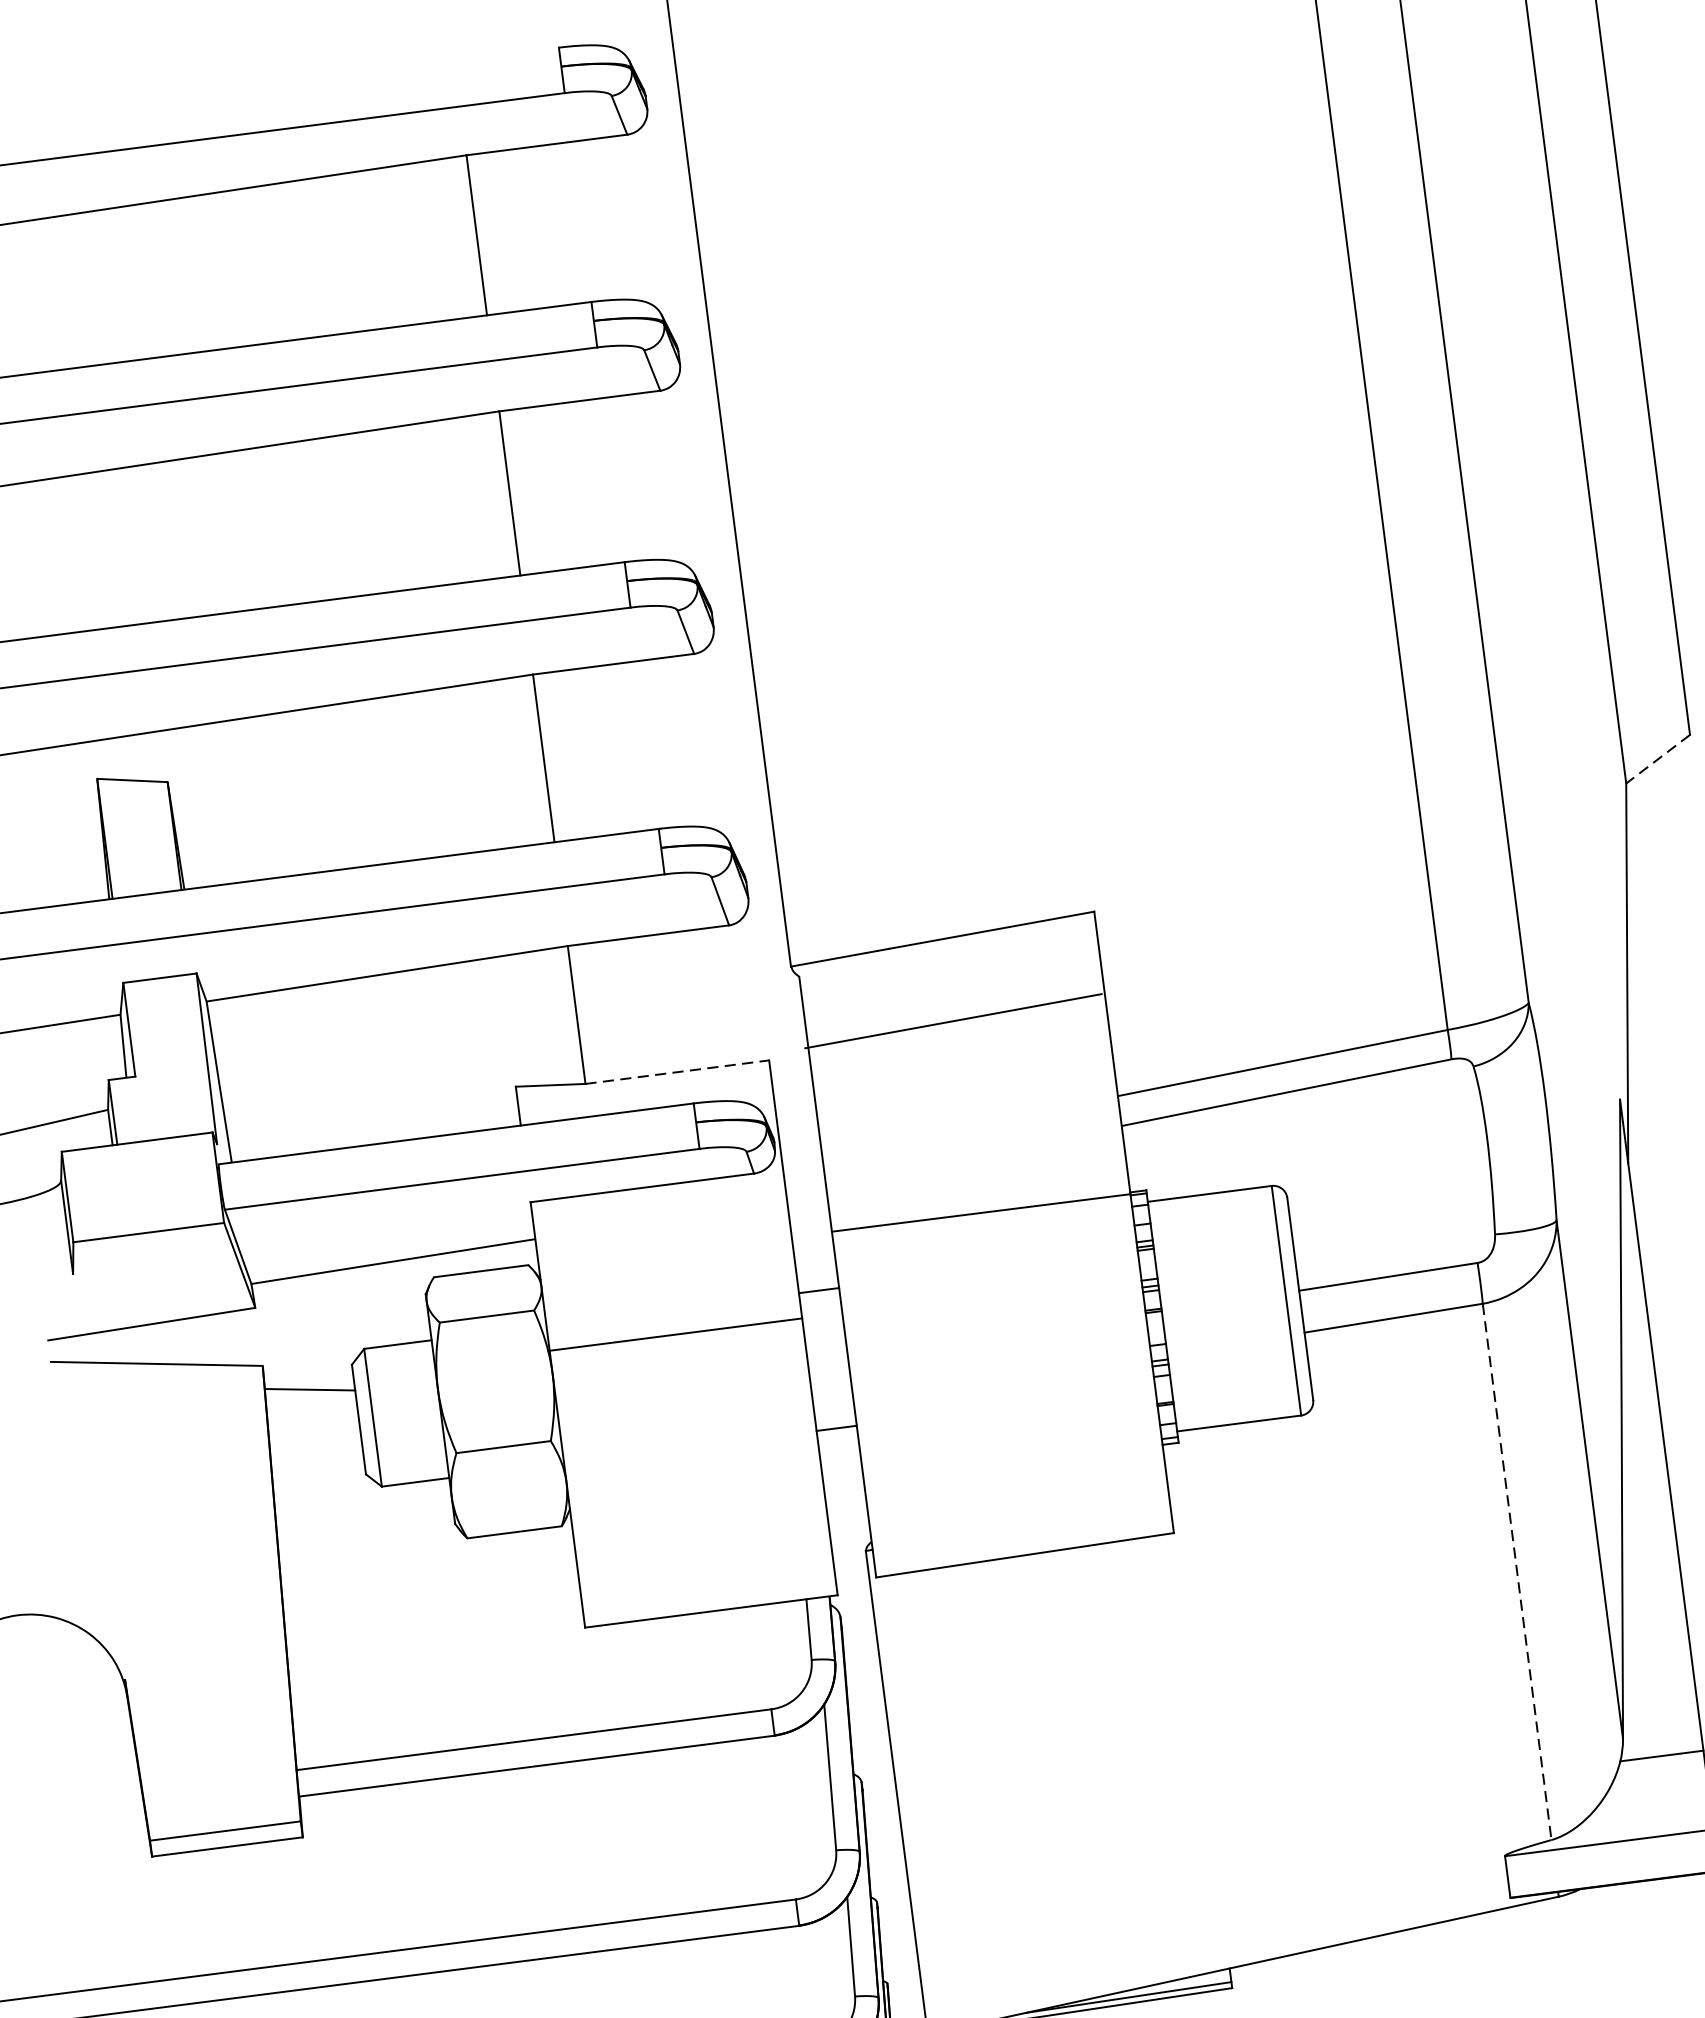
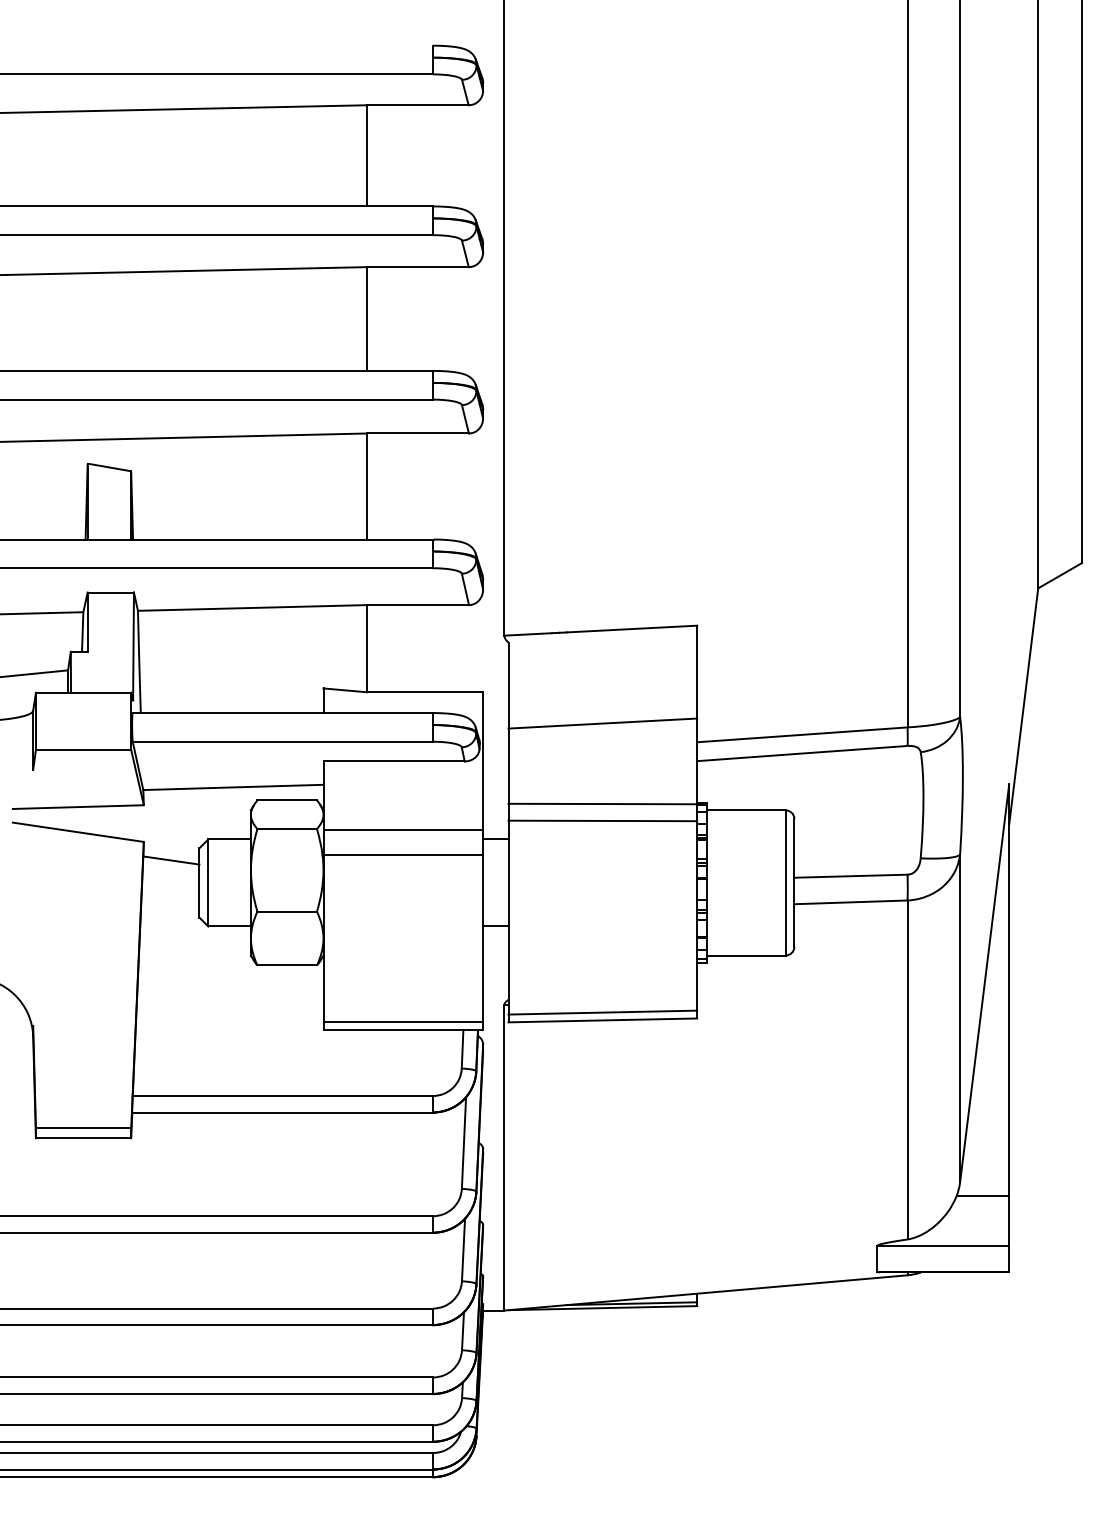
line: (1657, 760) -> (1059, 576), dashed -> solid
line: (952, 1021) -> (602, 723), moved
line: (678, 1072) -> (425, 692), dashed -> solid
line: (983, 1239) -> (602, 820), added
line: (671, 1295) -> (403, 830), added
line: (1022, 1542) -> (602, 1012), added
line: (1517, 1572) -> (907, 1070), dashed -> solid
line: (710, 1598) -> (403, 1022), added

